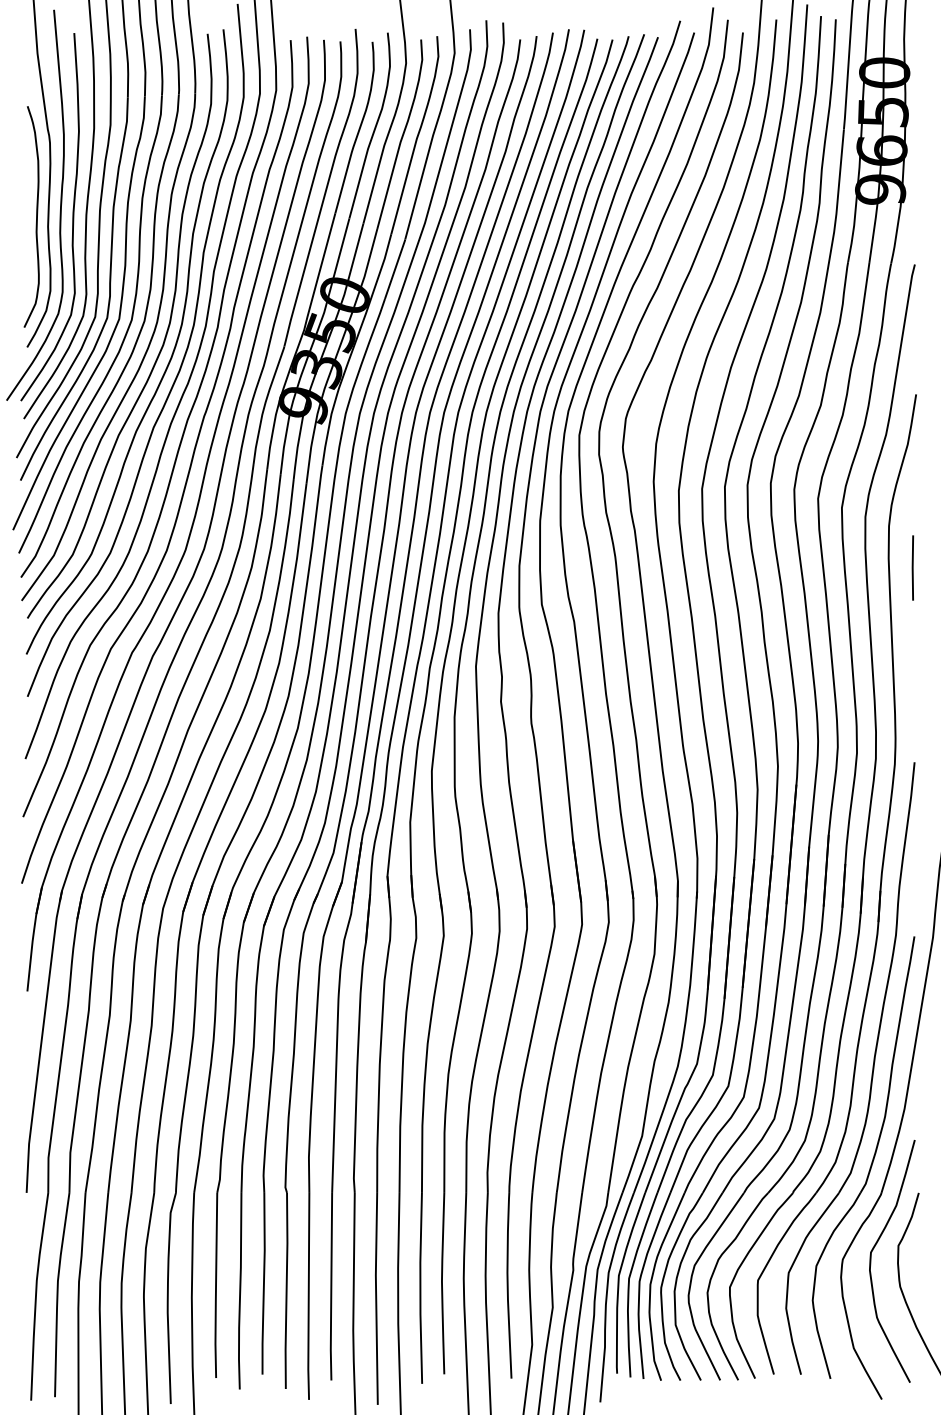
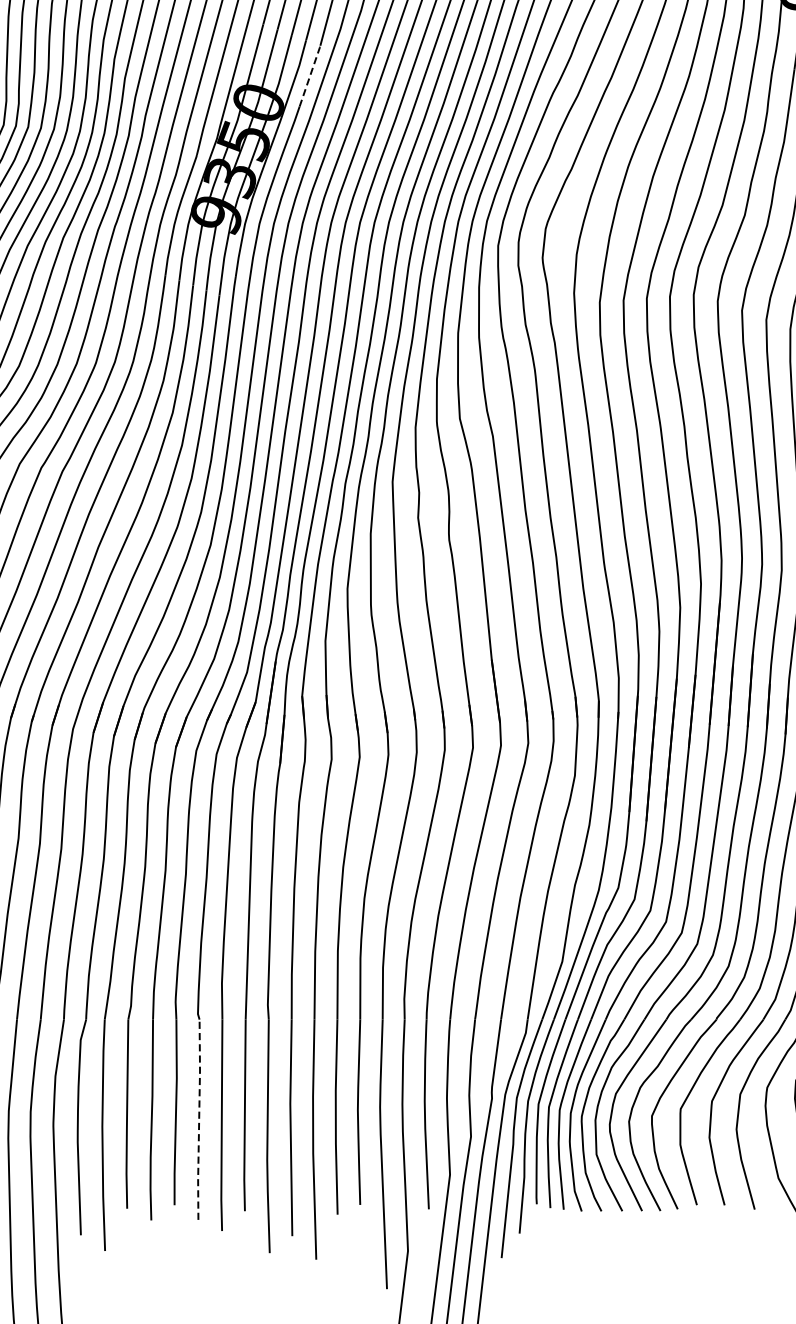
line: (395, 268) -> (310, 75), solid -> dashed
line: (286, 1291) -> (199, 1120), solid -> dashed

